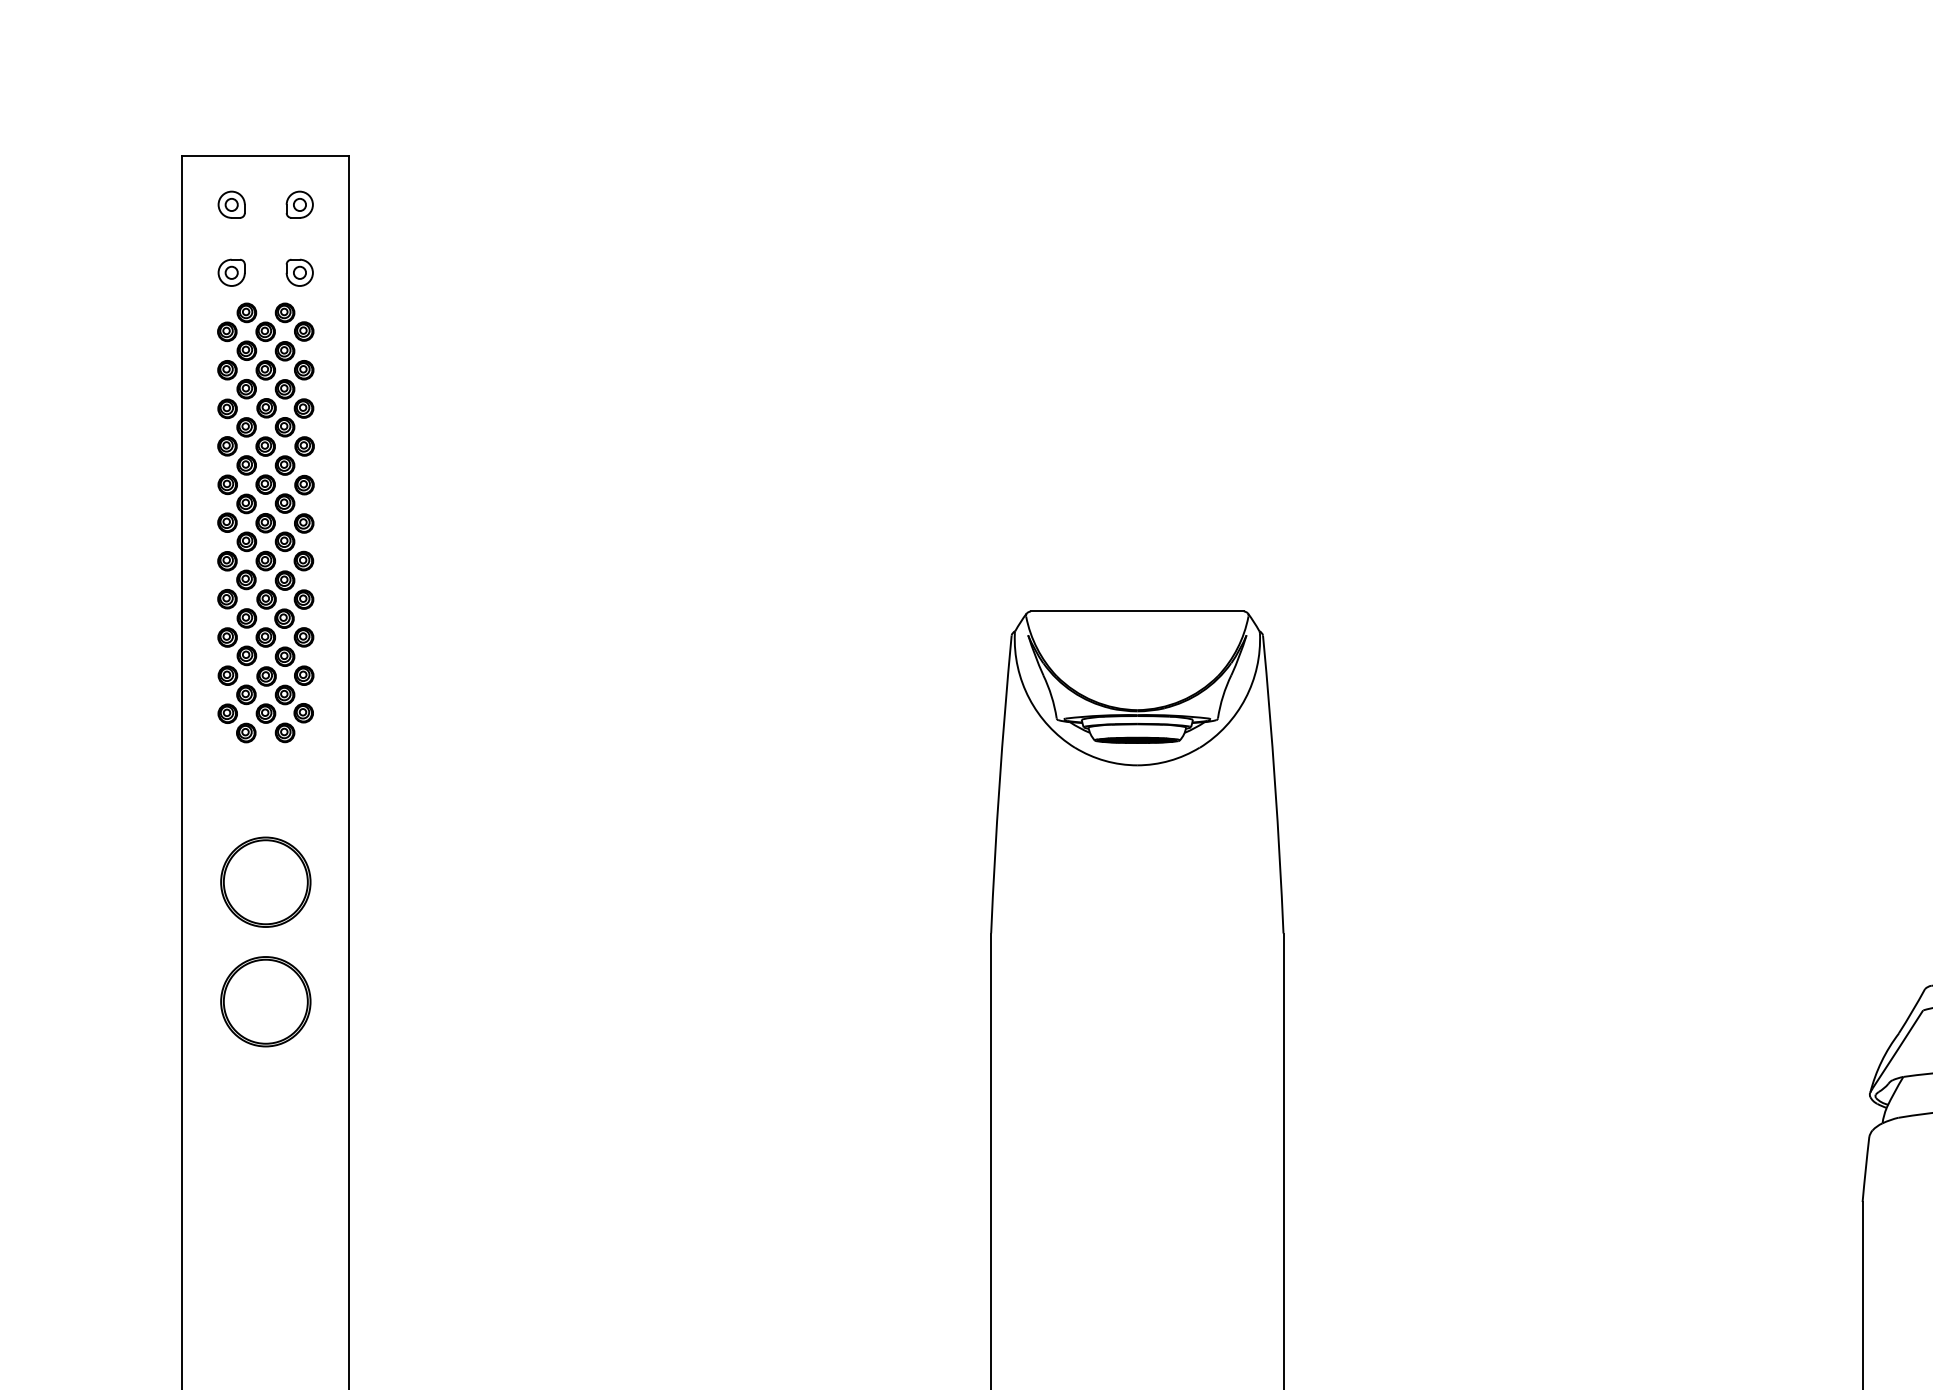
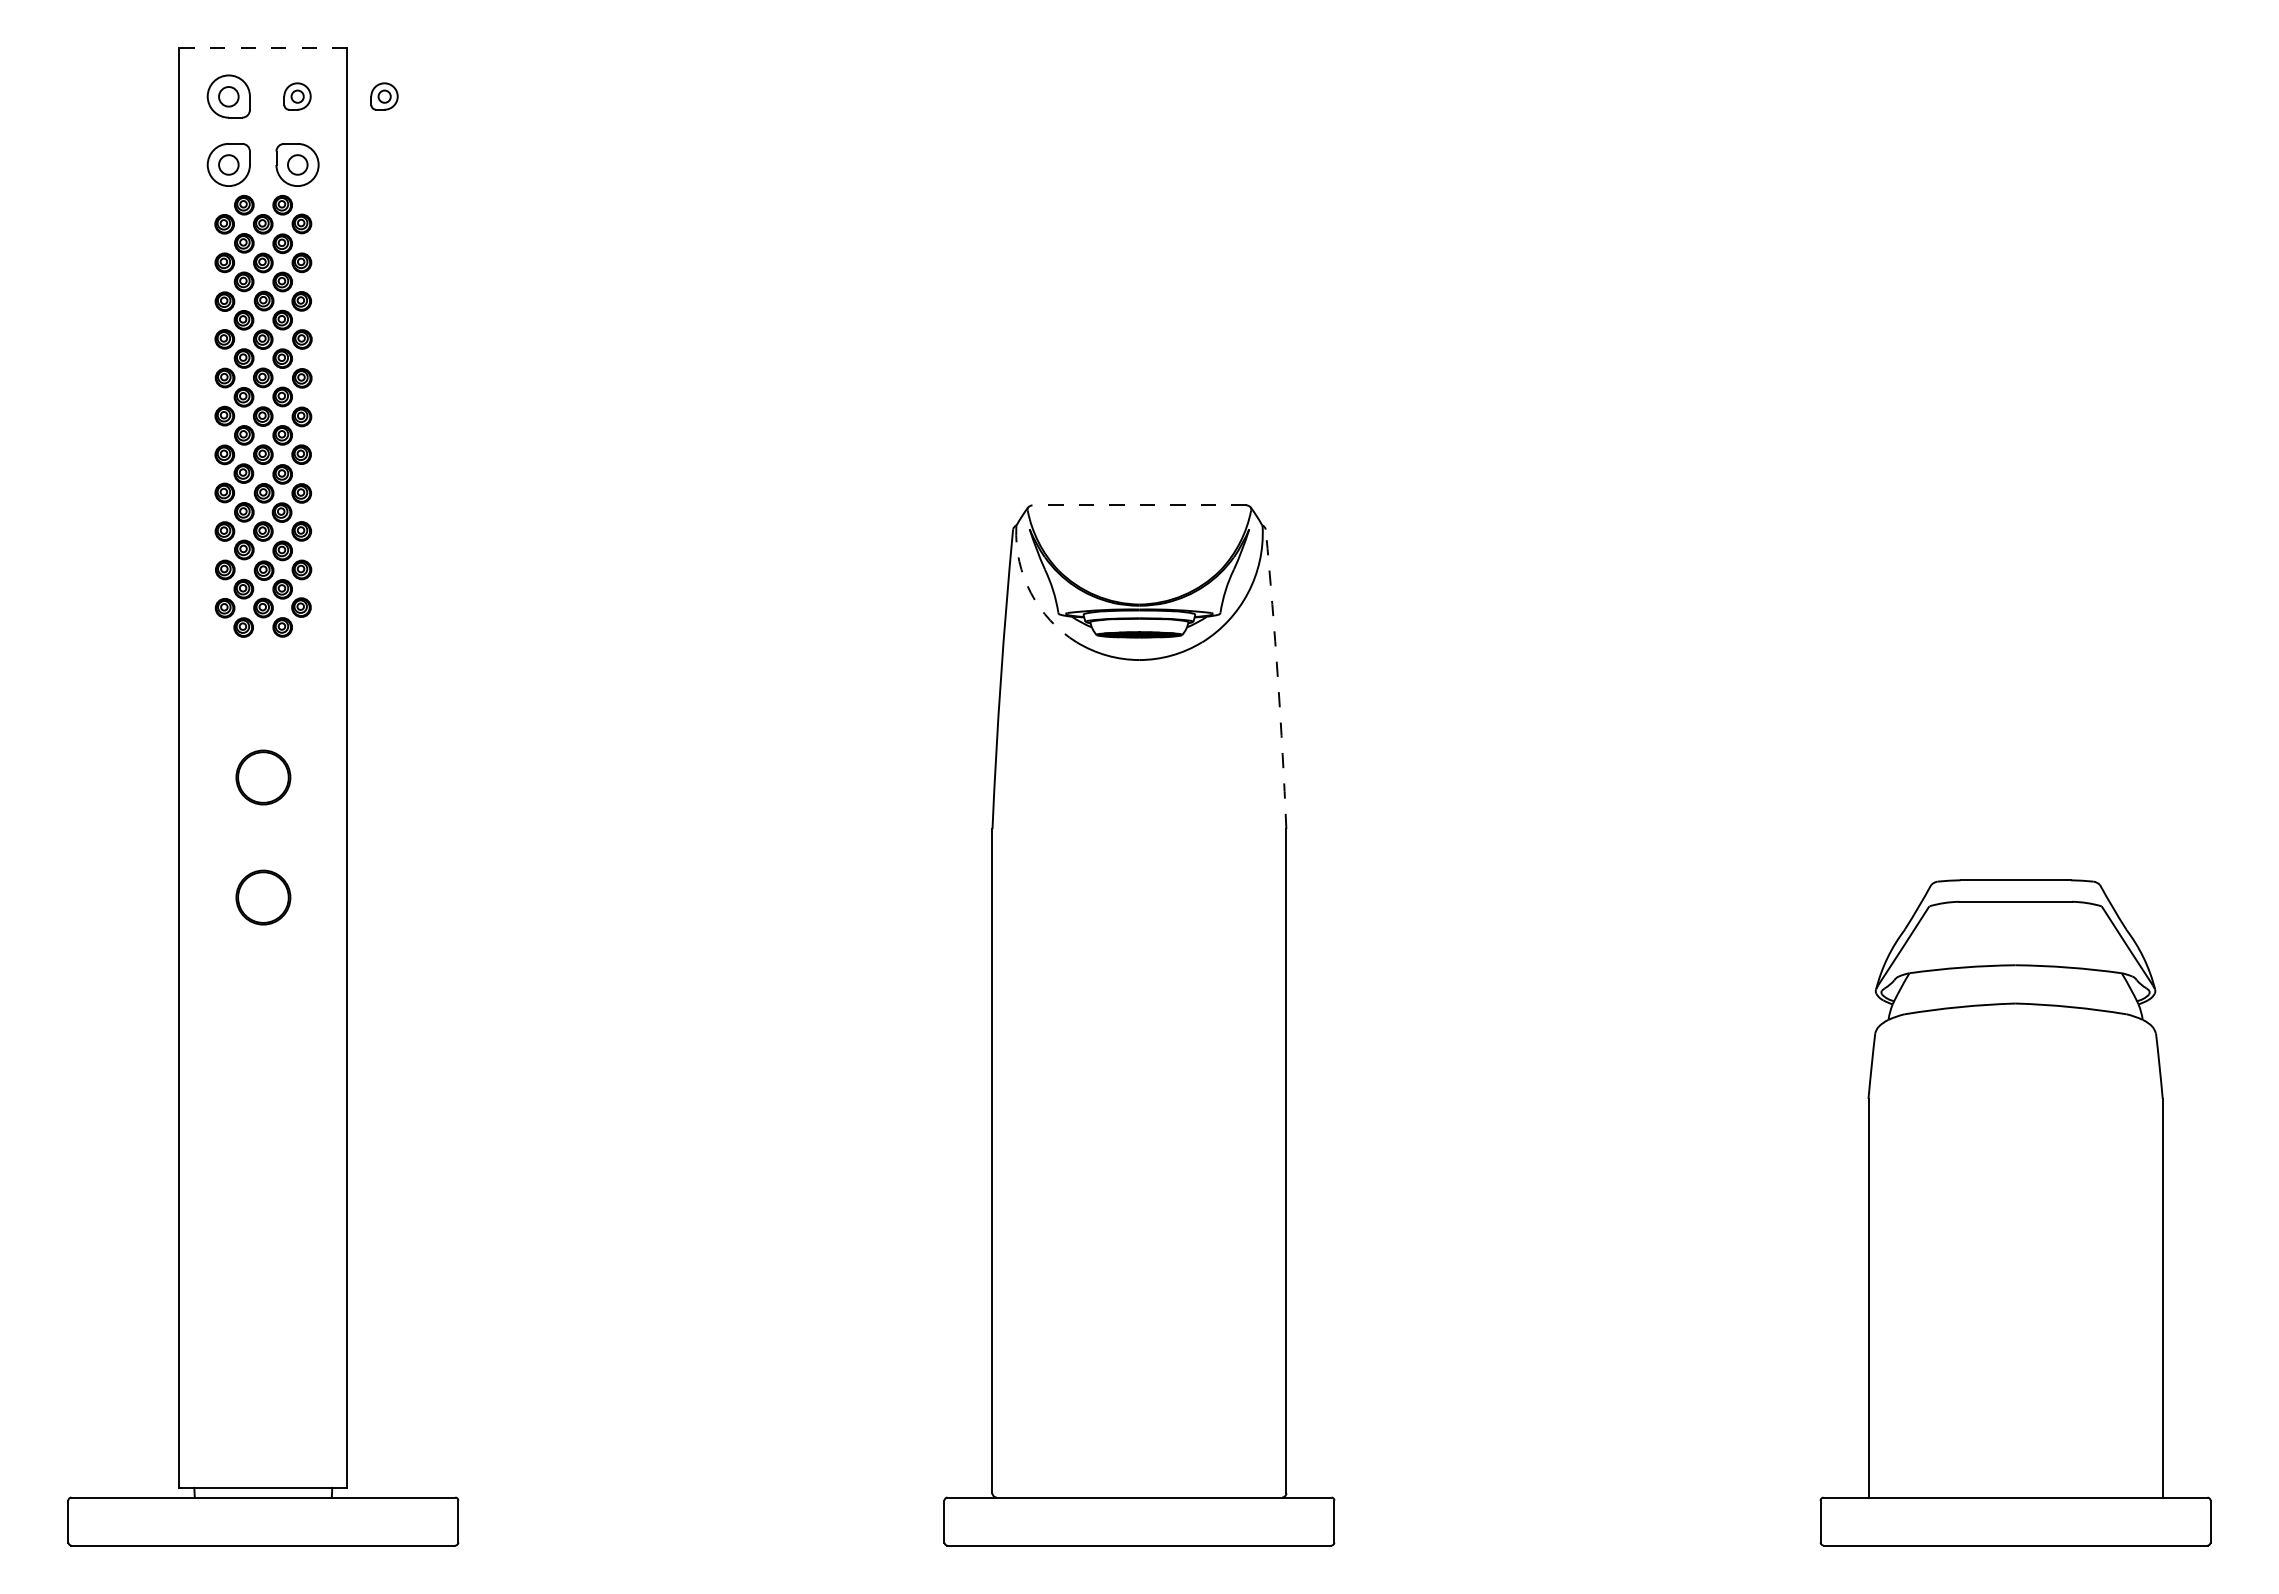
line: (265, 155) -> (263, 47), solid -> dashed
part: (232, 204) -> (229, 96), size x1.6
part: (386, 204) -> (384, 96), added
part: (232, 272) -> (229, 164), size x1.6
part: (299, 272) -> (297, 164), size x1.6
line: (1137, 611) -> (1139, 505), solid -> dashed
arc: (1028, 698) -> (1030, 592), solid -> dashed
arc: (1274, 784) -> (1277, 679), solid -> dashed
part: (265, 882) -> (263, 777), size x0.6
part: (265, 1001) -> (263, 897), size x0.6

